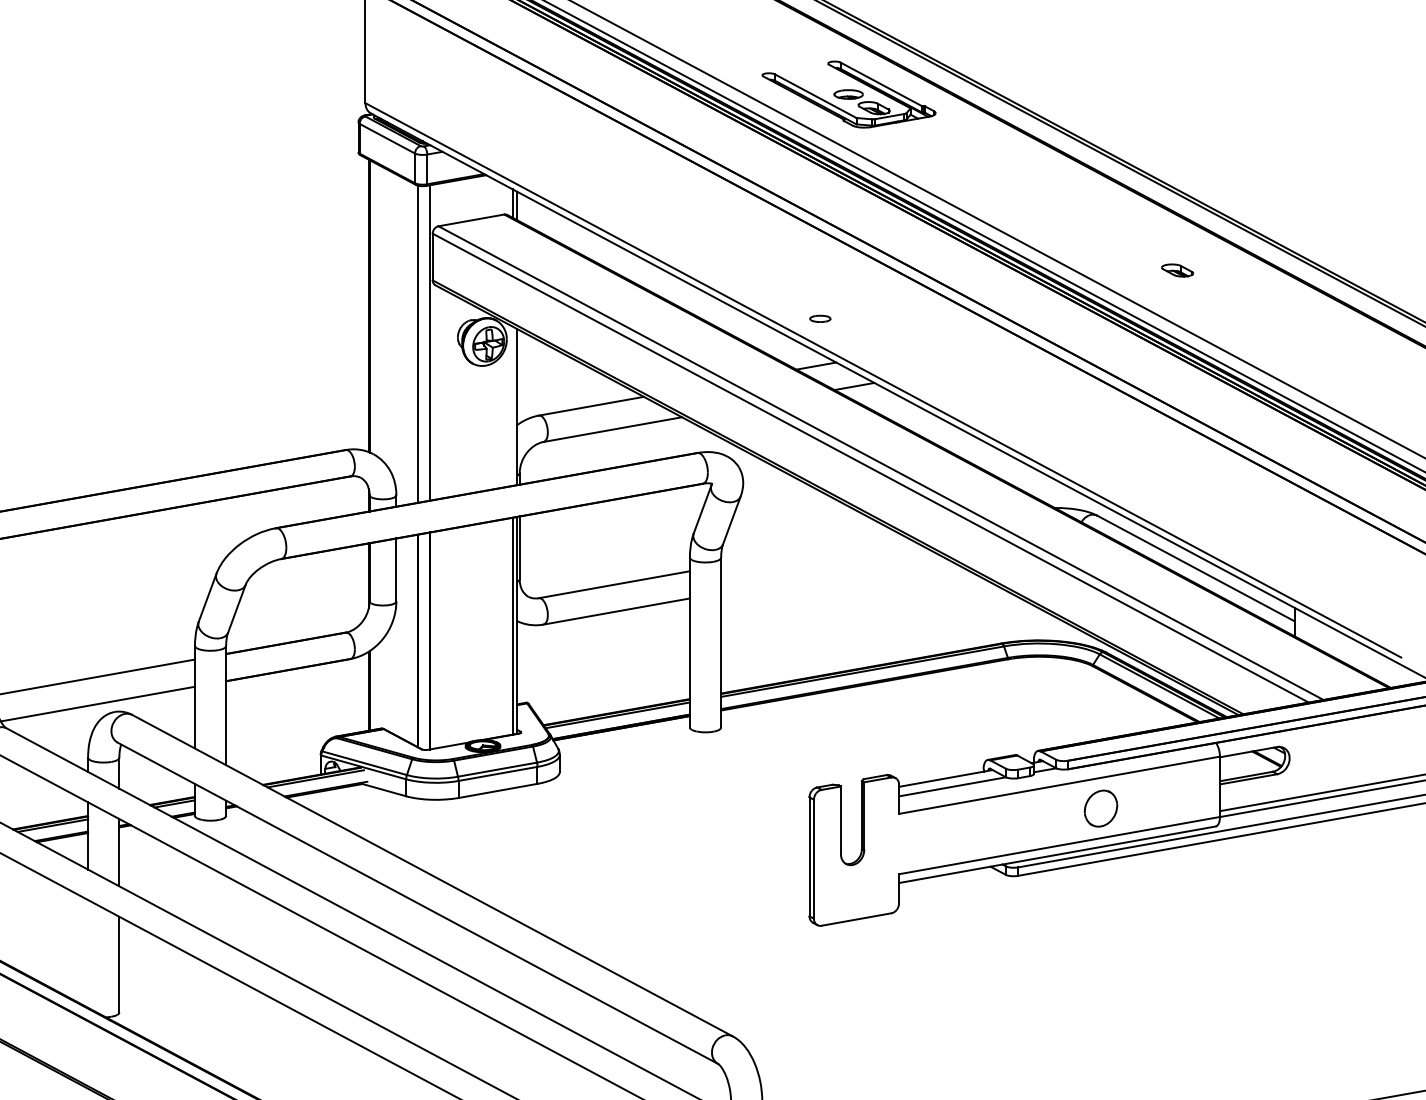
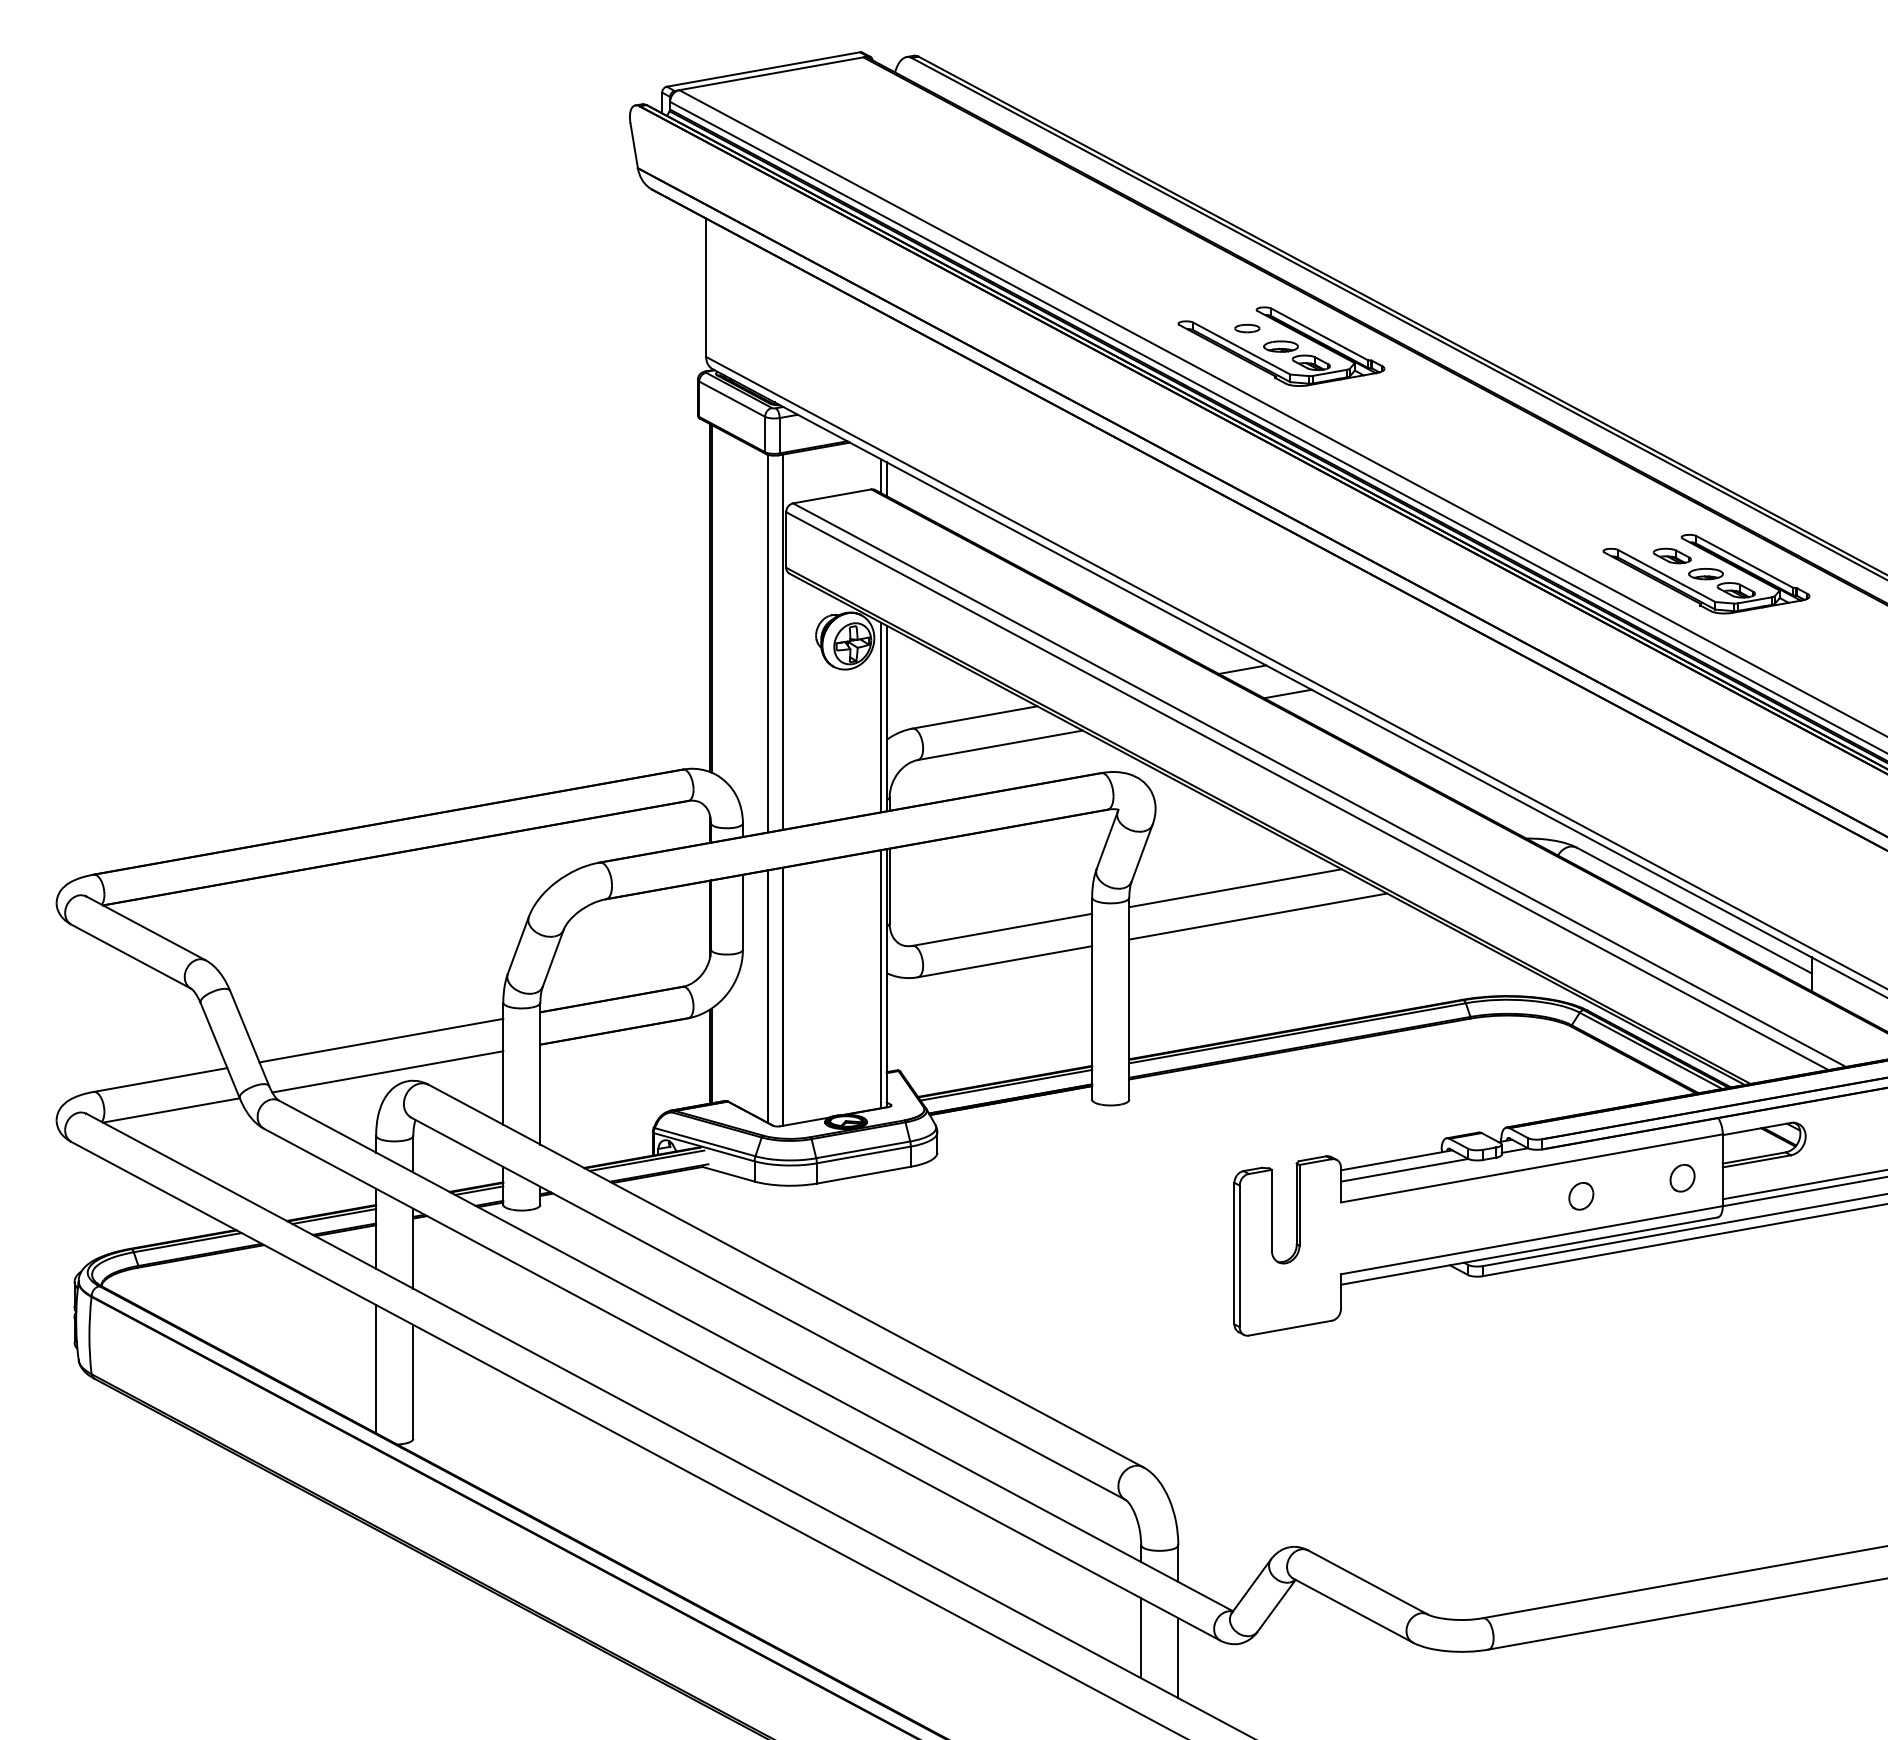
part: (1206, 286) -> (1706, 574), added
part: (820, 318) -> (1247, 328), moved
line: (512, 406) -> (881, 717), added
line: (810, 549) -> (1235, 888), added
line: (829, 573) -> (1258, 916), added
part: (1186, 793) -> (1682, 1178), added
part: (1101, 808) -> (1581, 1196), size x0.62
line: (88, 953) -> (376, 1368), added

